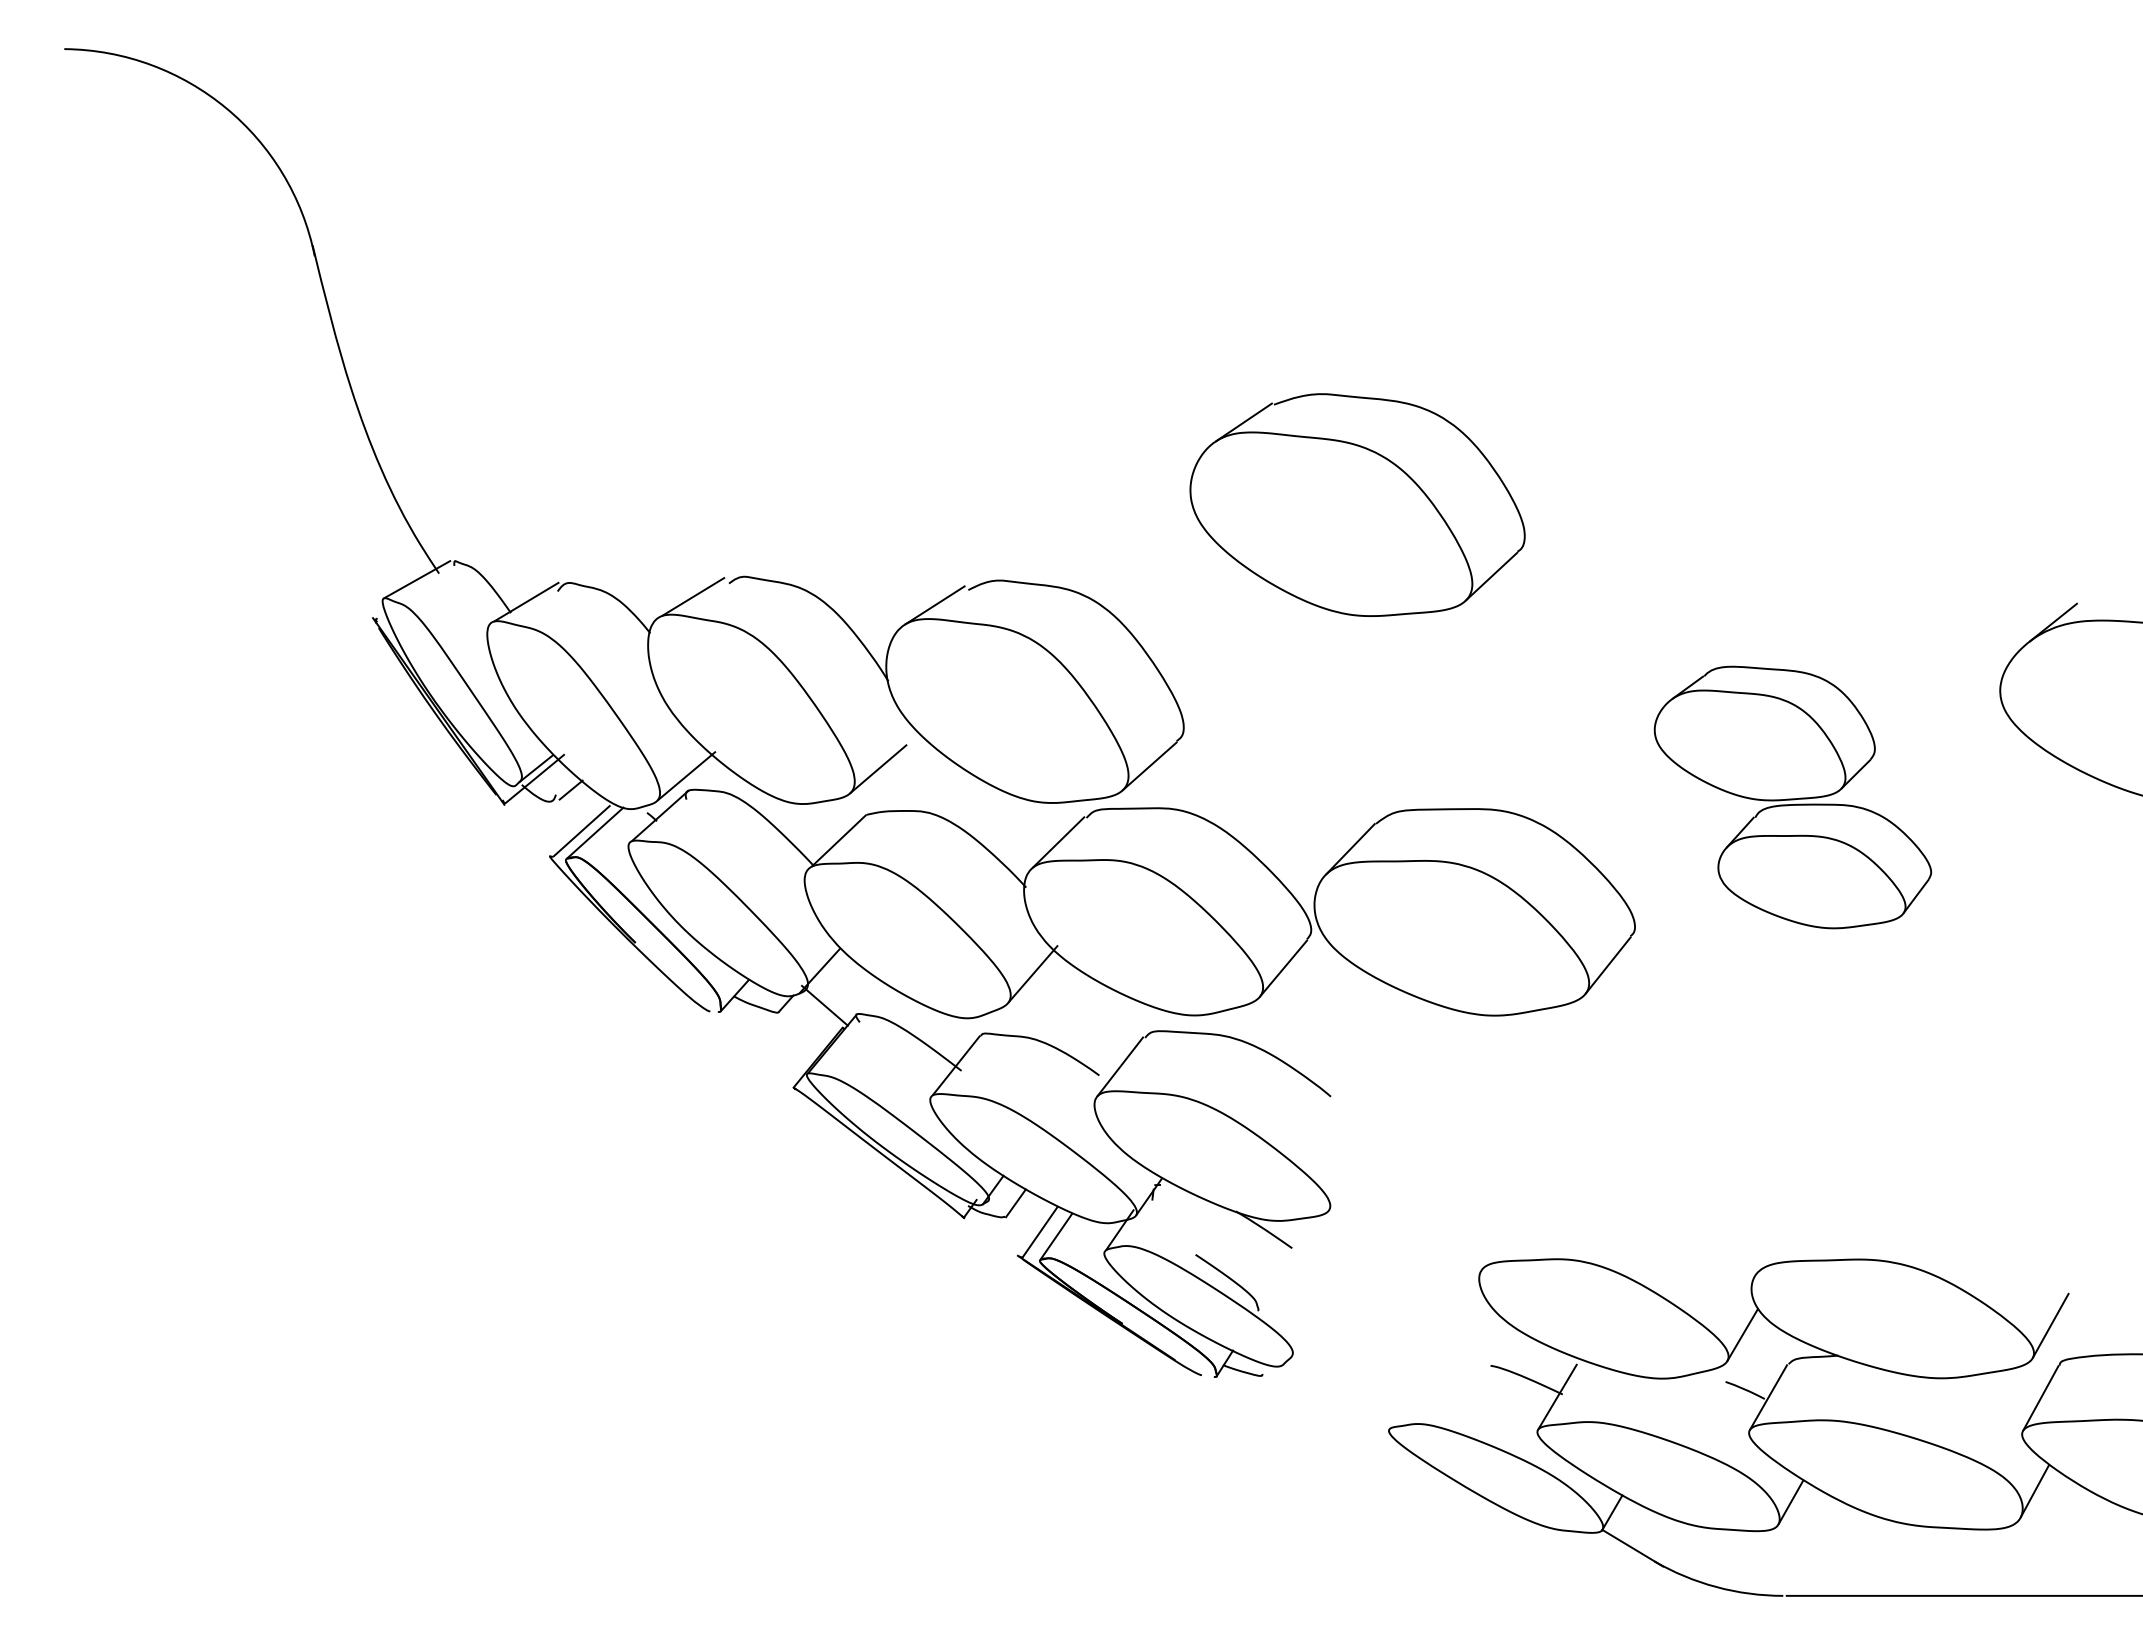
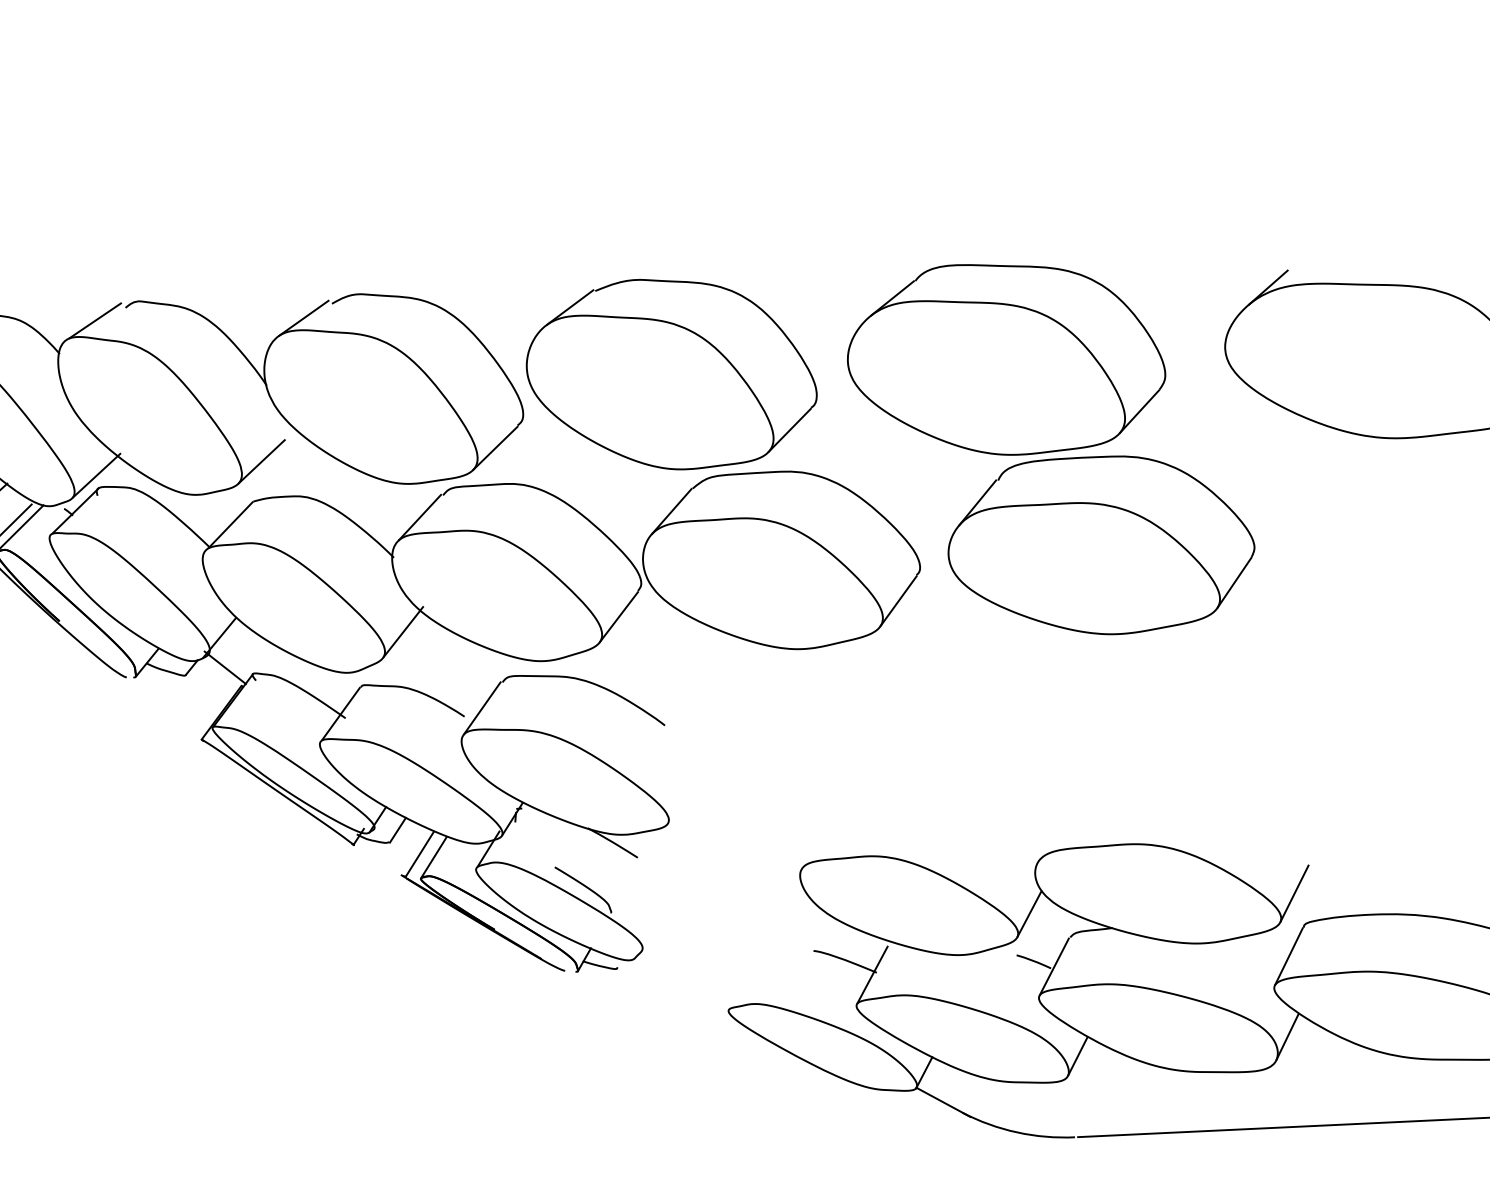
part: (1357, 504) -> (671, 373), moved
part: (1792, 797) -> (1050, 449), size x1.67

